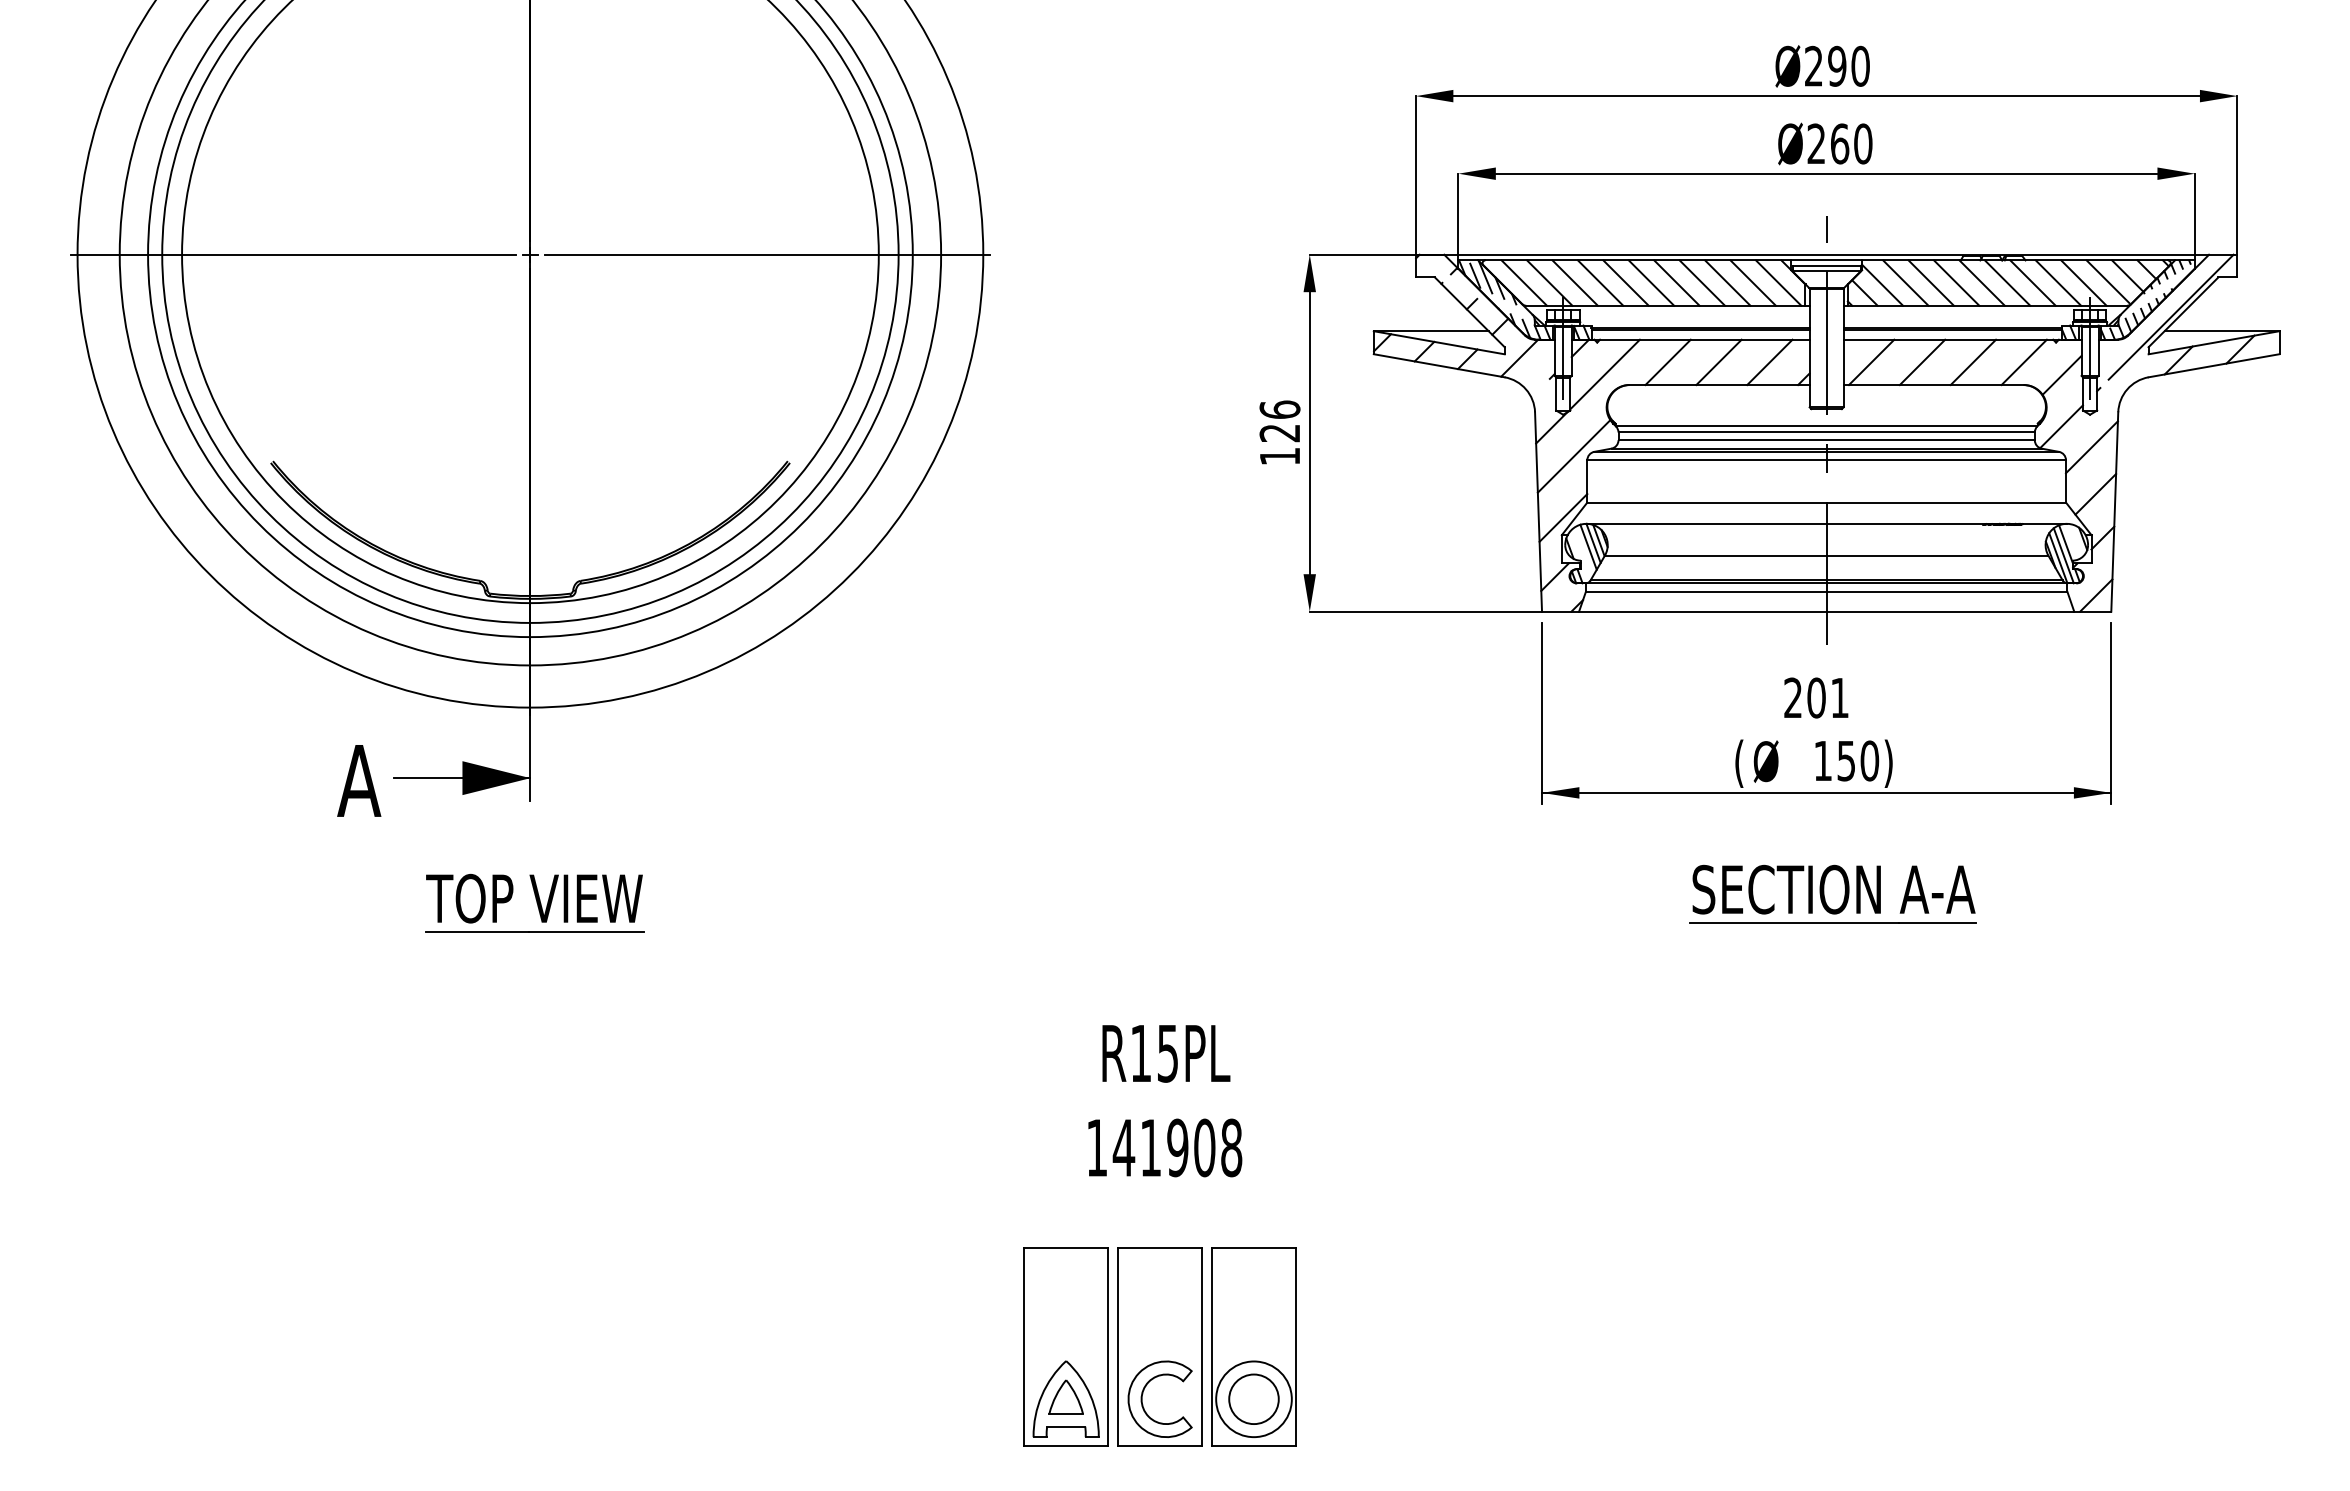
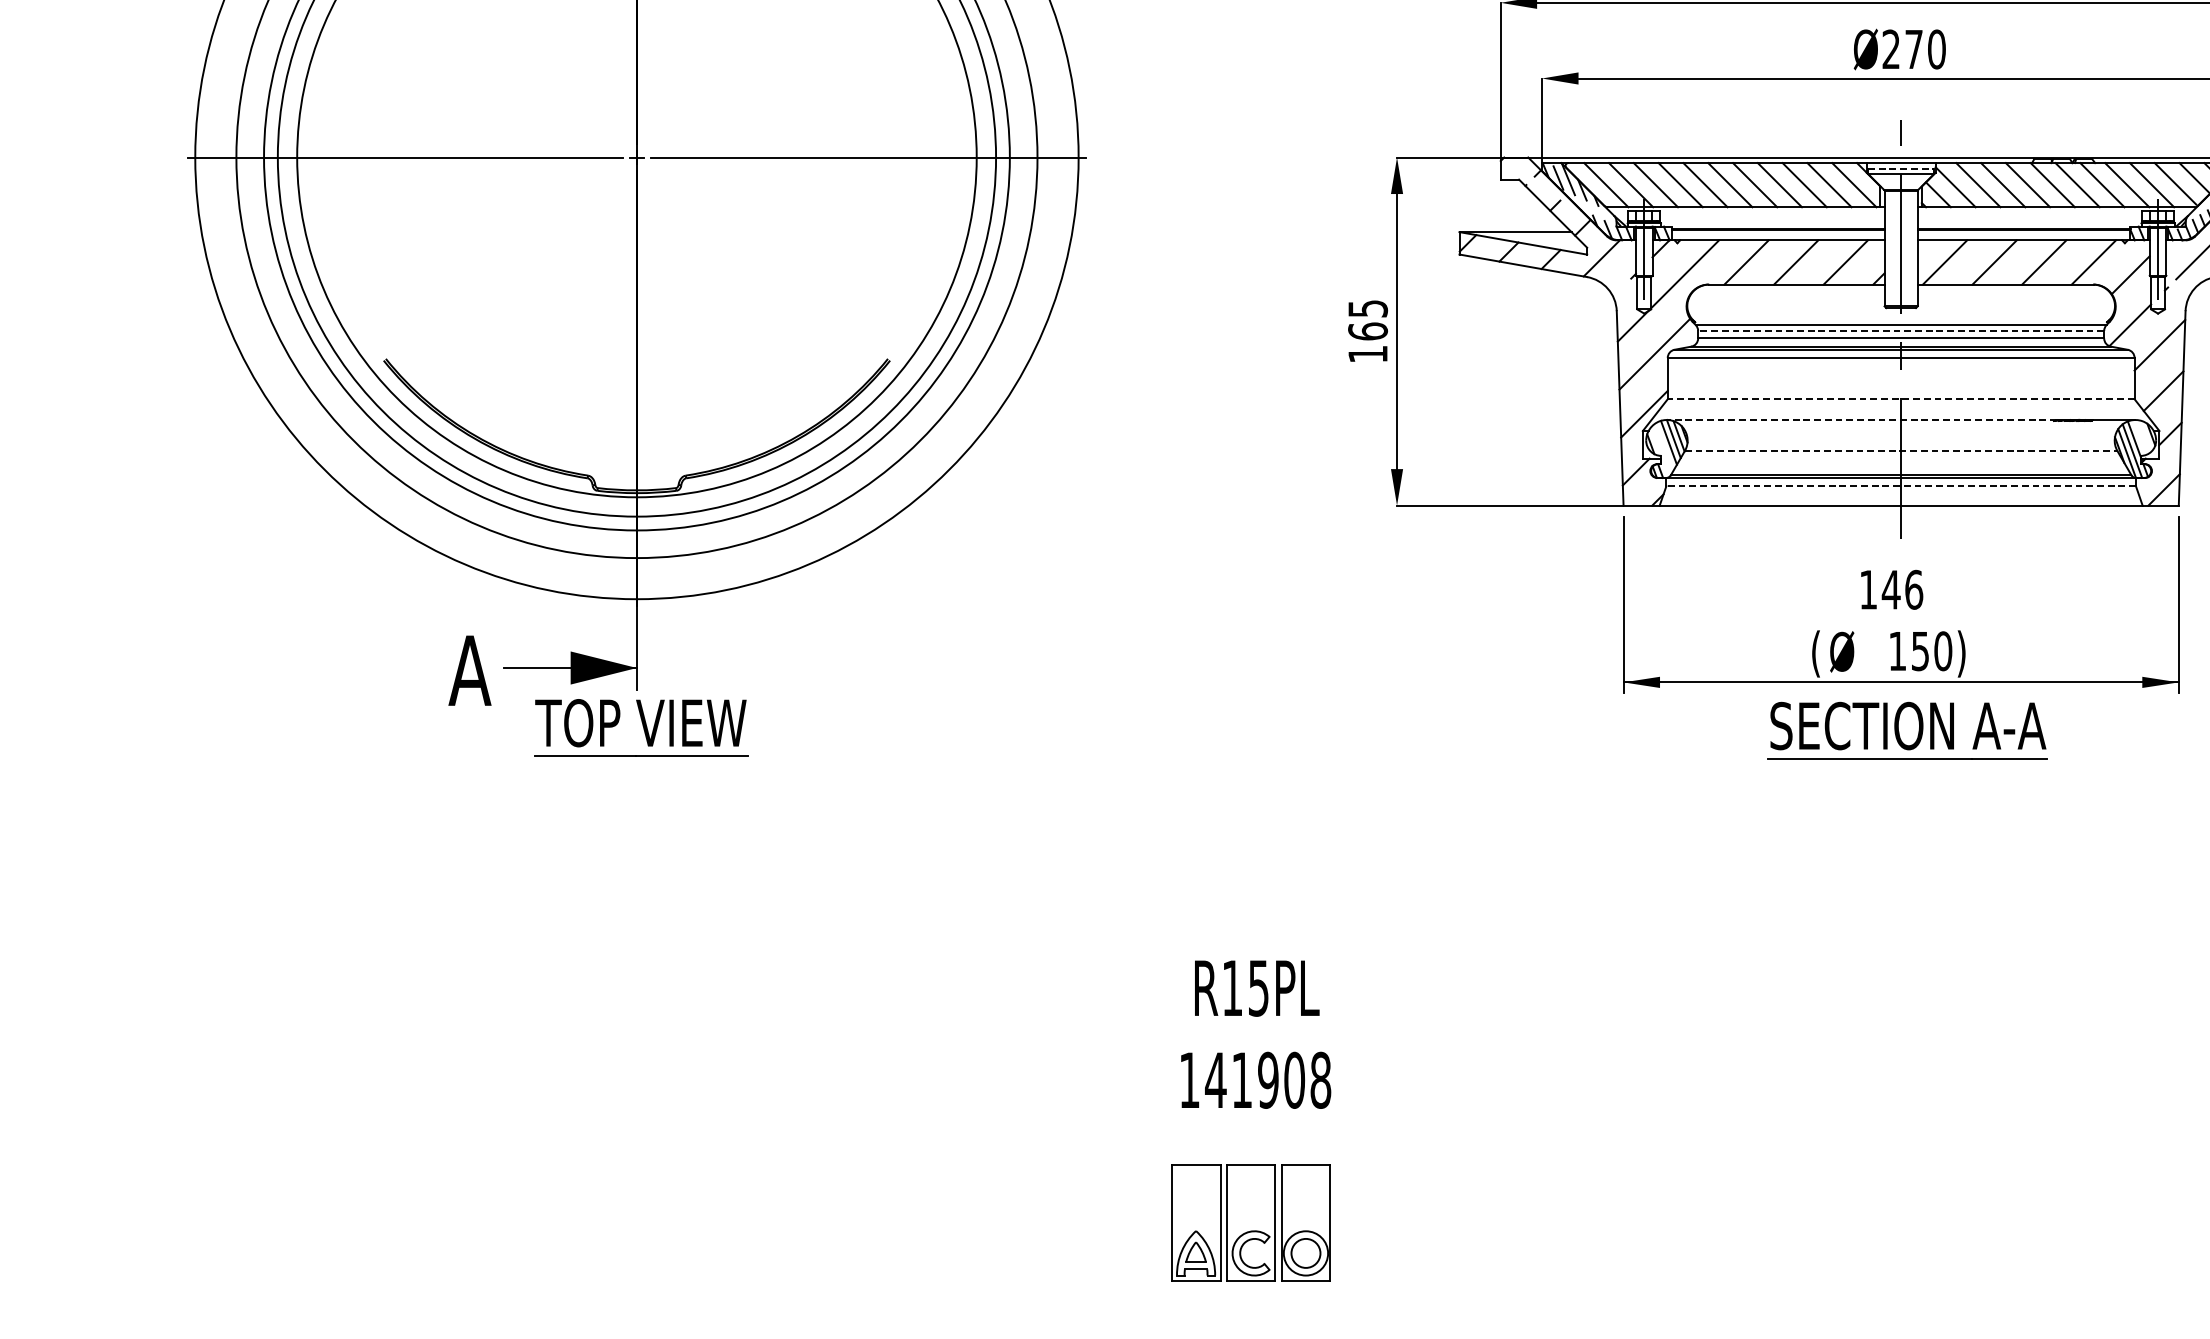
text: (1840, 143) -> (1914, 49), Ø260 -> Ø270
line: (1826, 266) -> (1901, 168), solid -> dashed
text: (1279, 421) -> (1367, 320), 126 -> 165
line: (1826, 432) -> (1901, 330), solid -> dashed
line: (1826, 502) -> (1901, 399), solid -> dashed
line: (1786, 523) -> (1861, 419), solid -> dashed
line: (1826, 555) -> (1901, 450), solid -> dashed
line: (1826, 591) -> (1901, 485), solid -> dashed
text: (1816, 697) -> (1891, 589), 201 -> 146
part: (1832, 893) -> (1906, 729), moved
part: (534, 902) -> (640, 726), moved
text: (1165, 1101) -> (1256, 1035), moved
part: (1159, 1346) -> (1250, 1222), size x0.6

